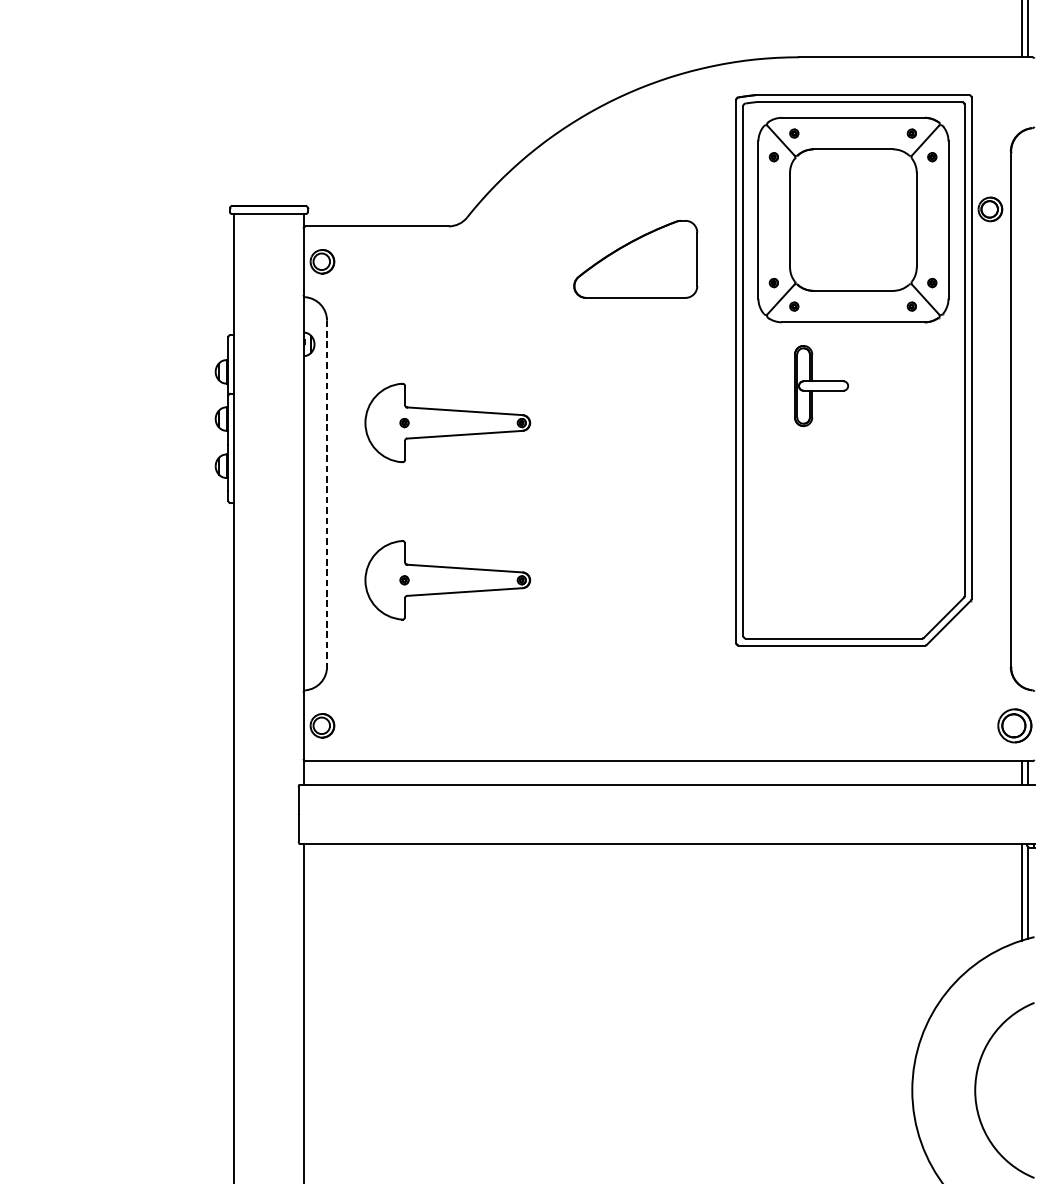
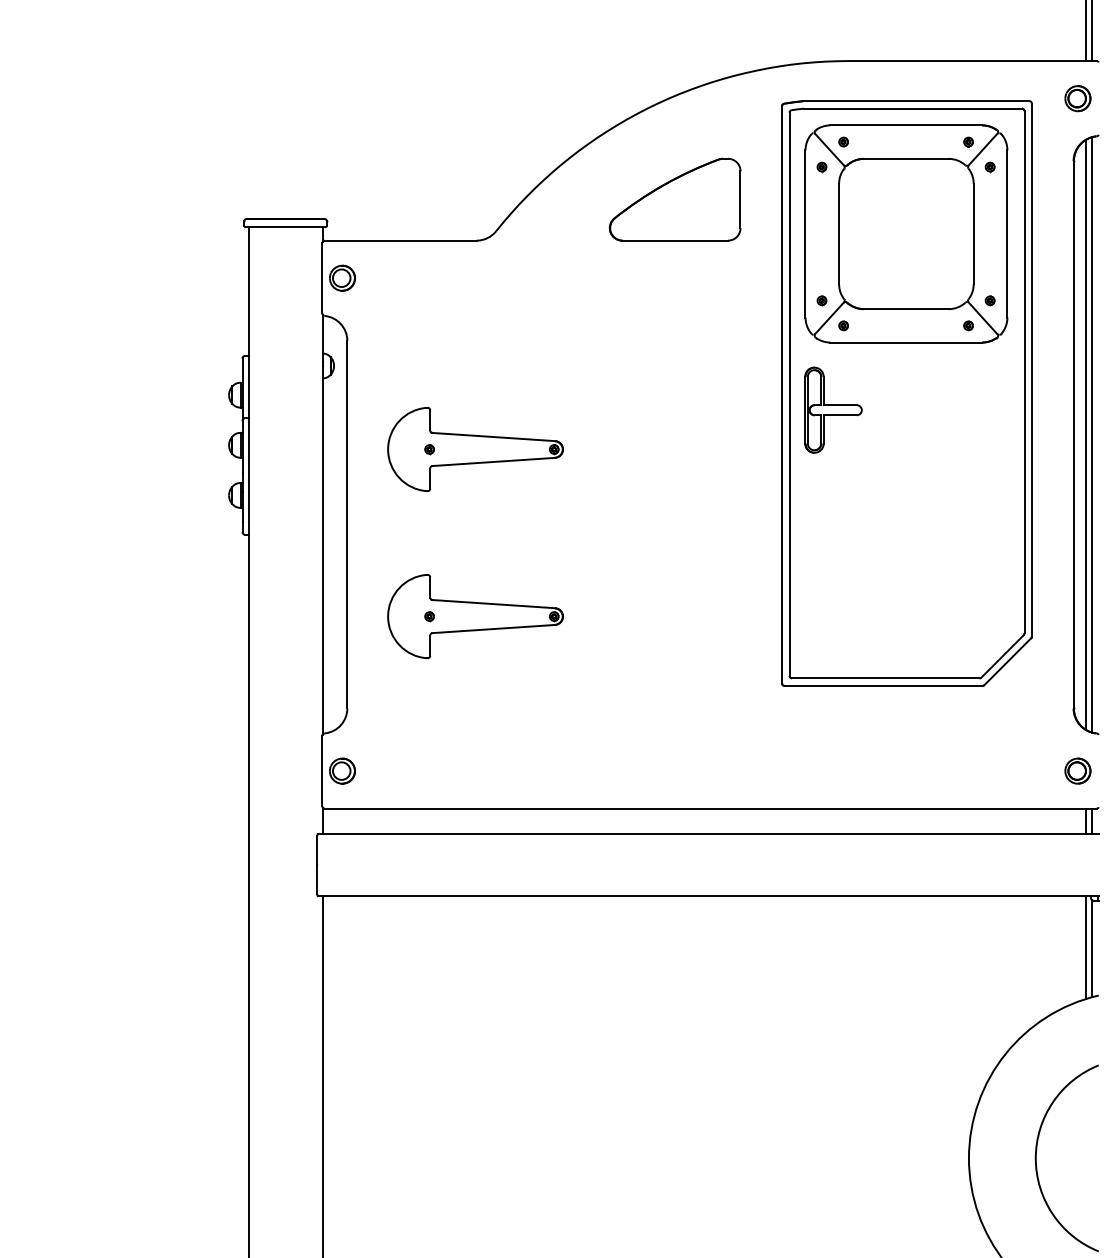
part: (990, 209) -> (1077, 98), moved
part: (635, 259) -> (674, 199), moved
part: (821, 385) -> (833, 409), moved
line: (1022, 408) -> (1085, 434), added
line: (1027, 408) -> (1091, 434), added
line: (327, 493) -> (347, 524), dashed -> solid
part: (1014, 725) -> (1077, 770), size x0.71

